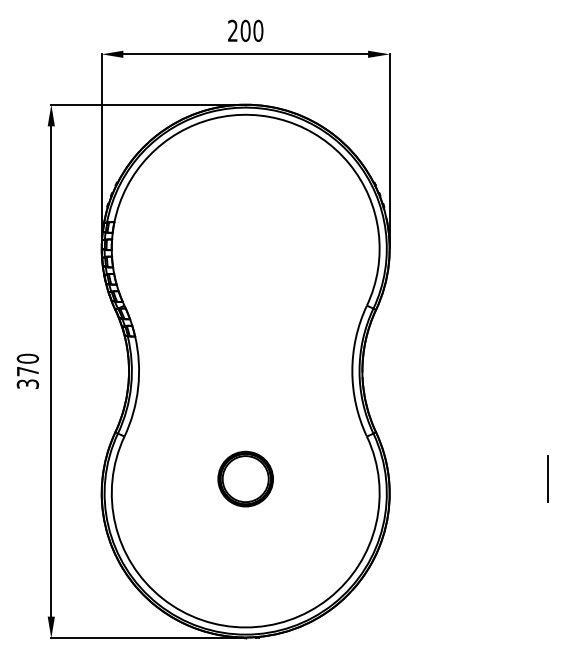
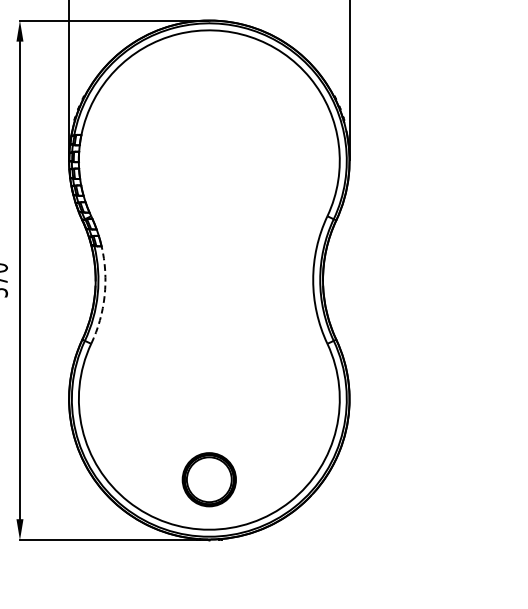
arc: (138, 387) -> (104, 295), solid -> dashed
part: (245, 478) -> (209, 479), moved
line: (548, 479) -> (504, 385), removed

